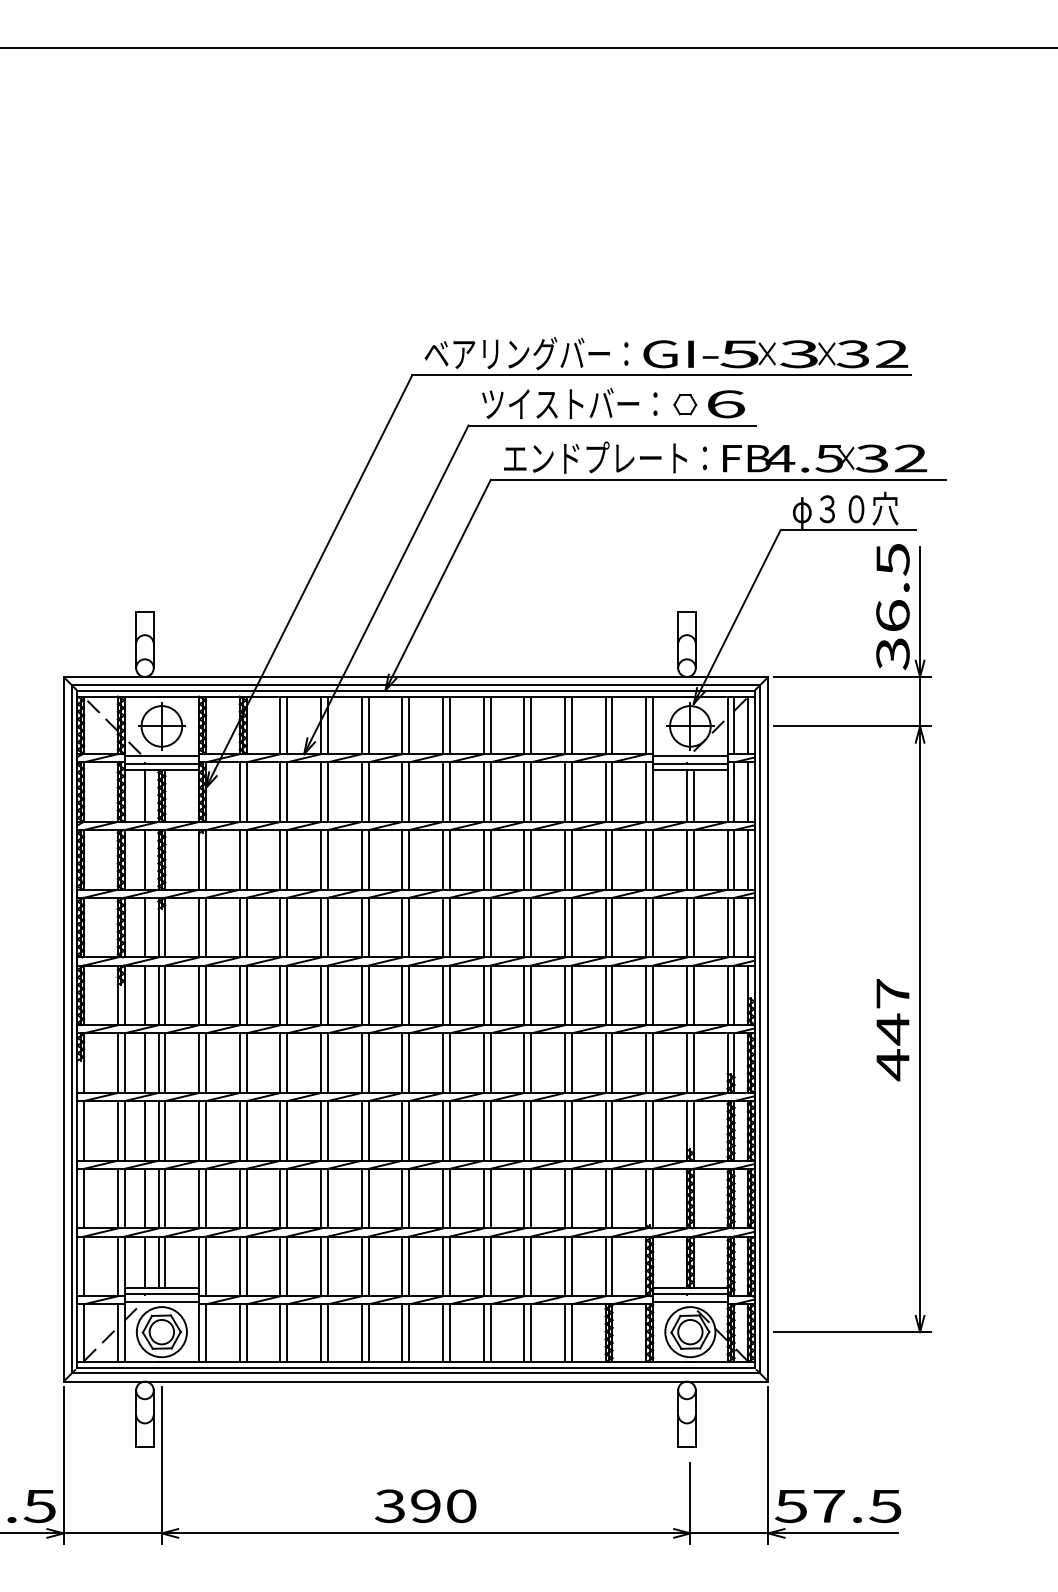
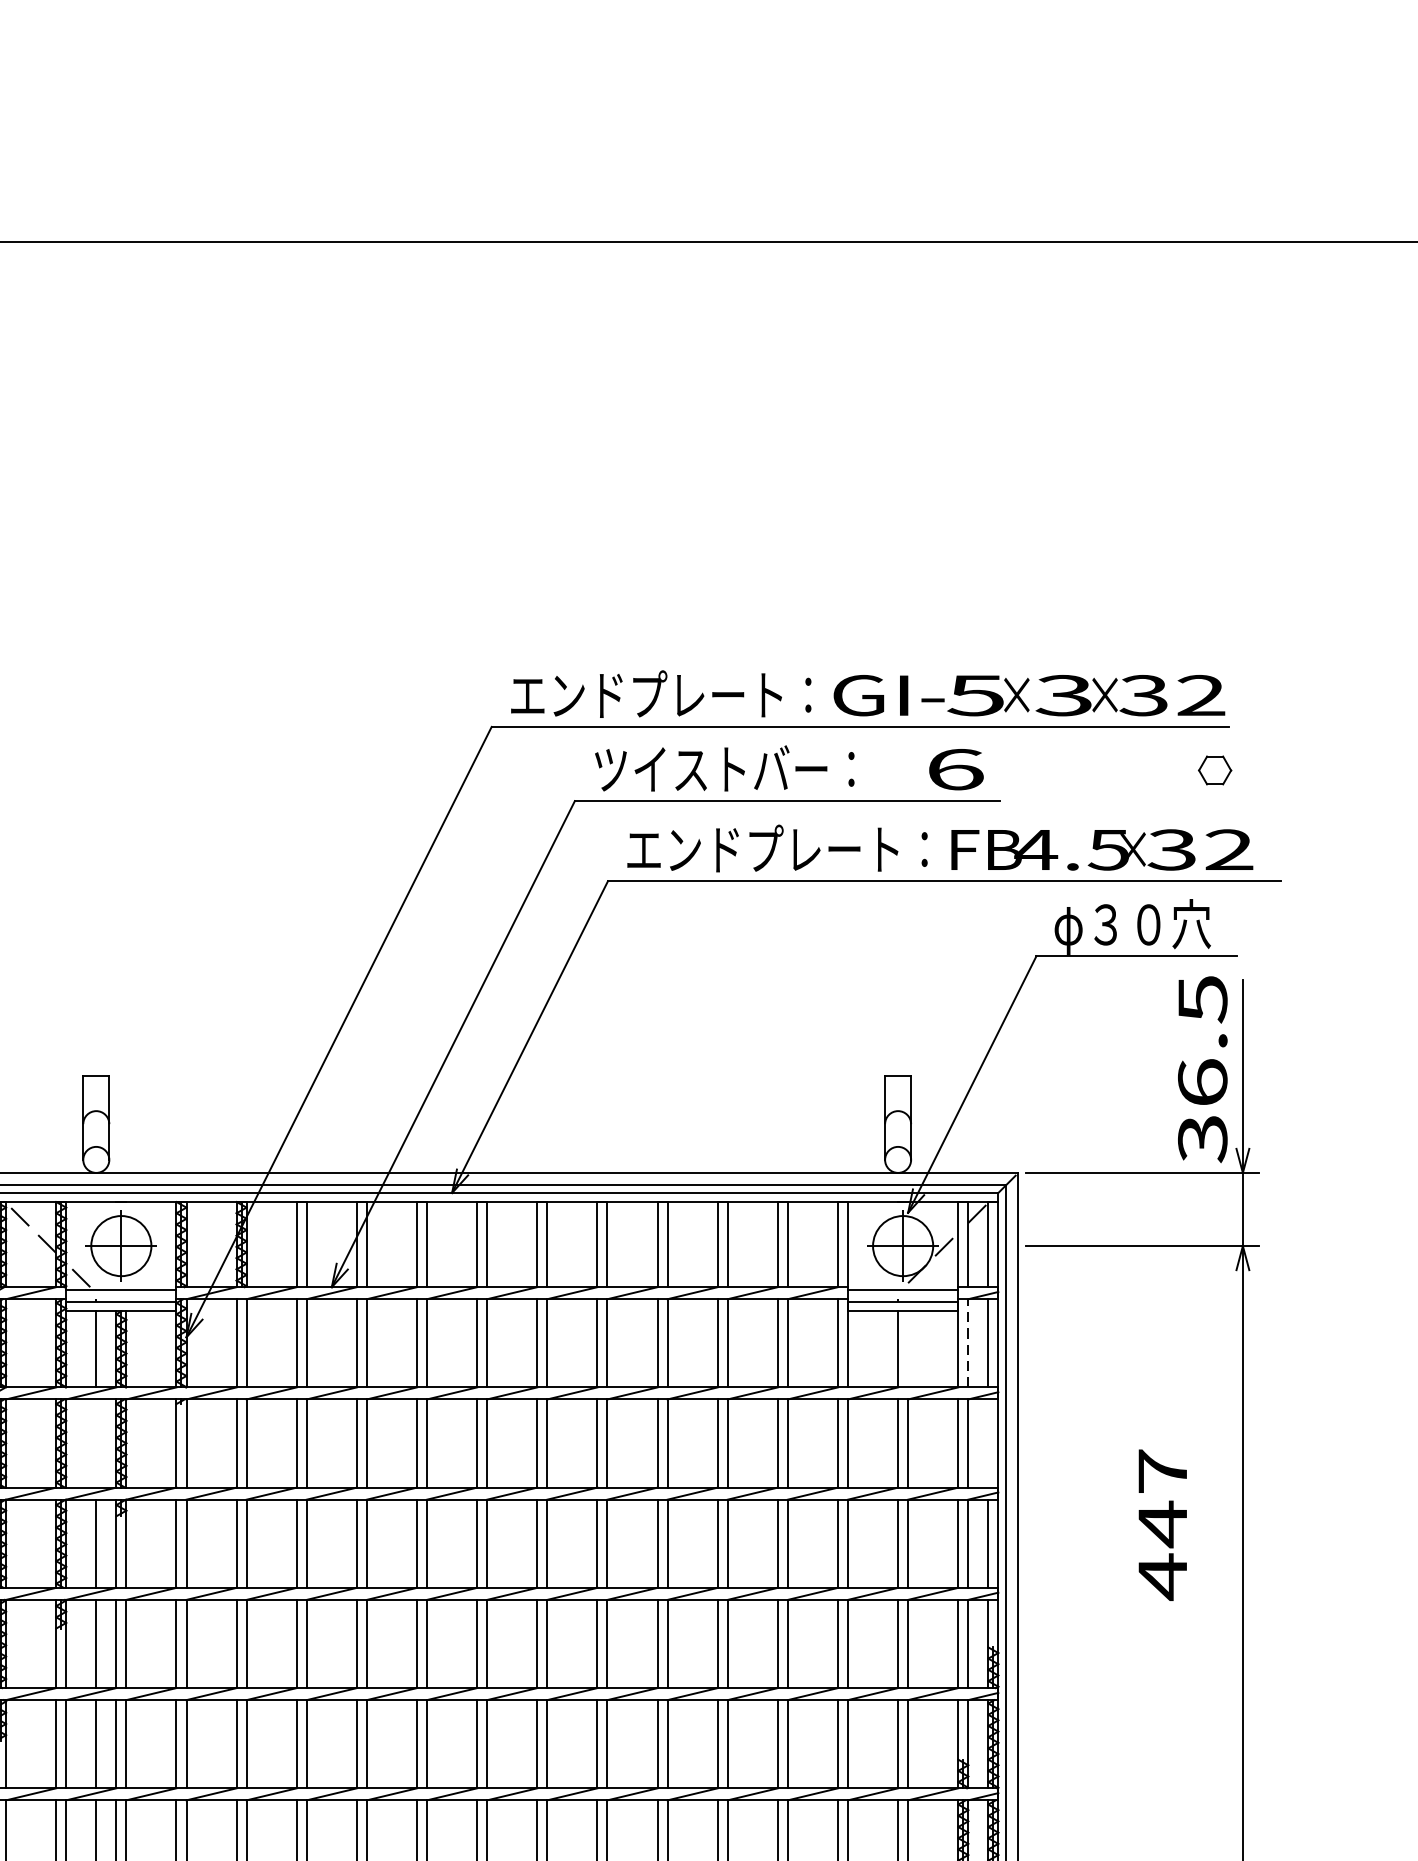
text: (516, 353) -> (645, 694), ベアリングバー： -> エンドプレート：
part: (685, 404) -> (1215, 769), moved
line: (734, 792) -> (968, 1343), solid -> dashed
line: (693, 795) -> (907, 1348), removed
line: (144, 859) -> (95, 1442), removed
line: (747, 859) -> (987, 1442), removed
text: (892, 1030) -> (1162, 1525), moved

